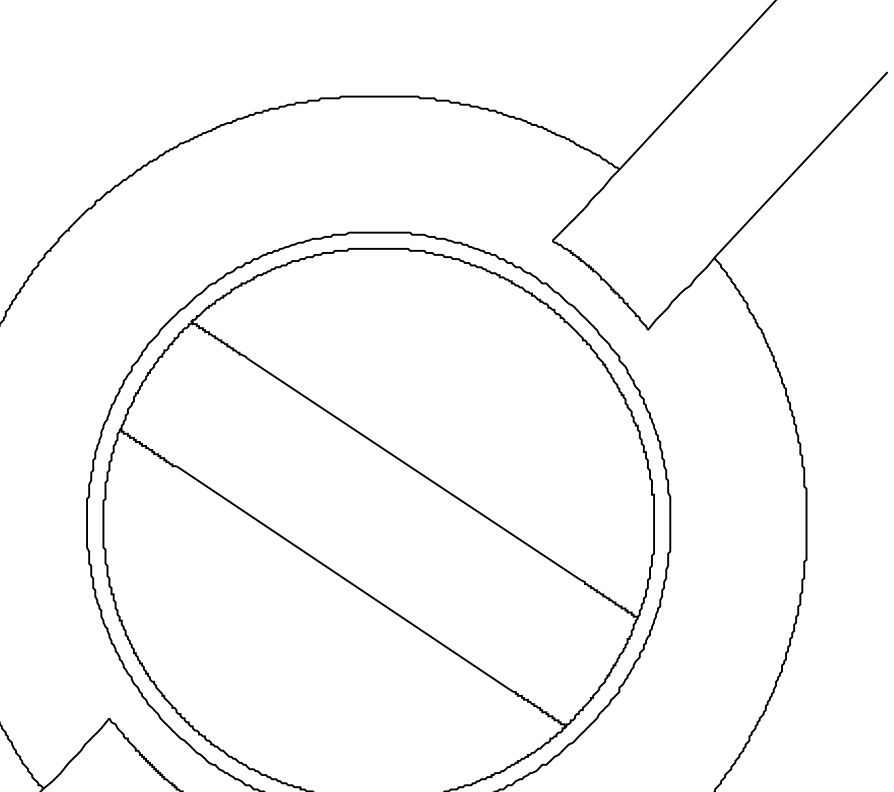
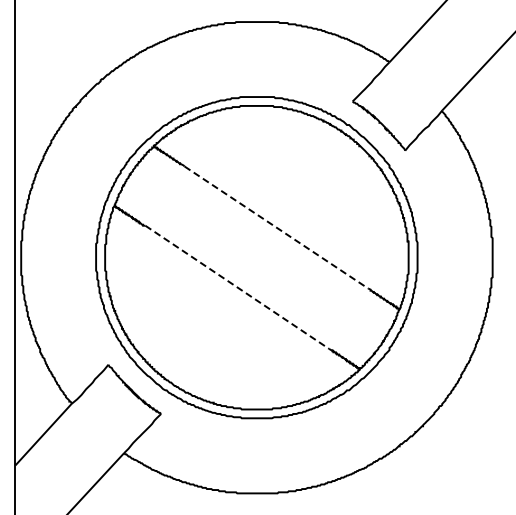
line: (414, 469) -> (276, 227), solid -> dashed
line: (343, 578) -> (237, 287), solid -> dashed

